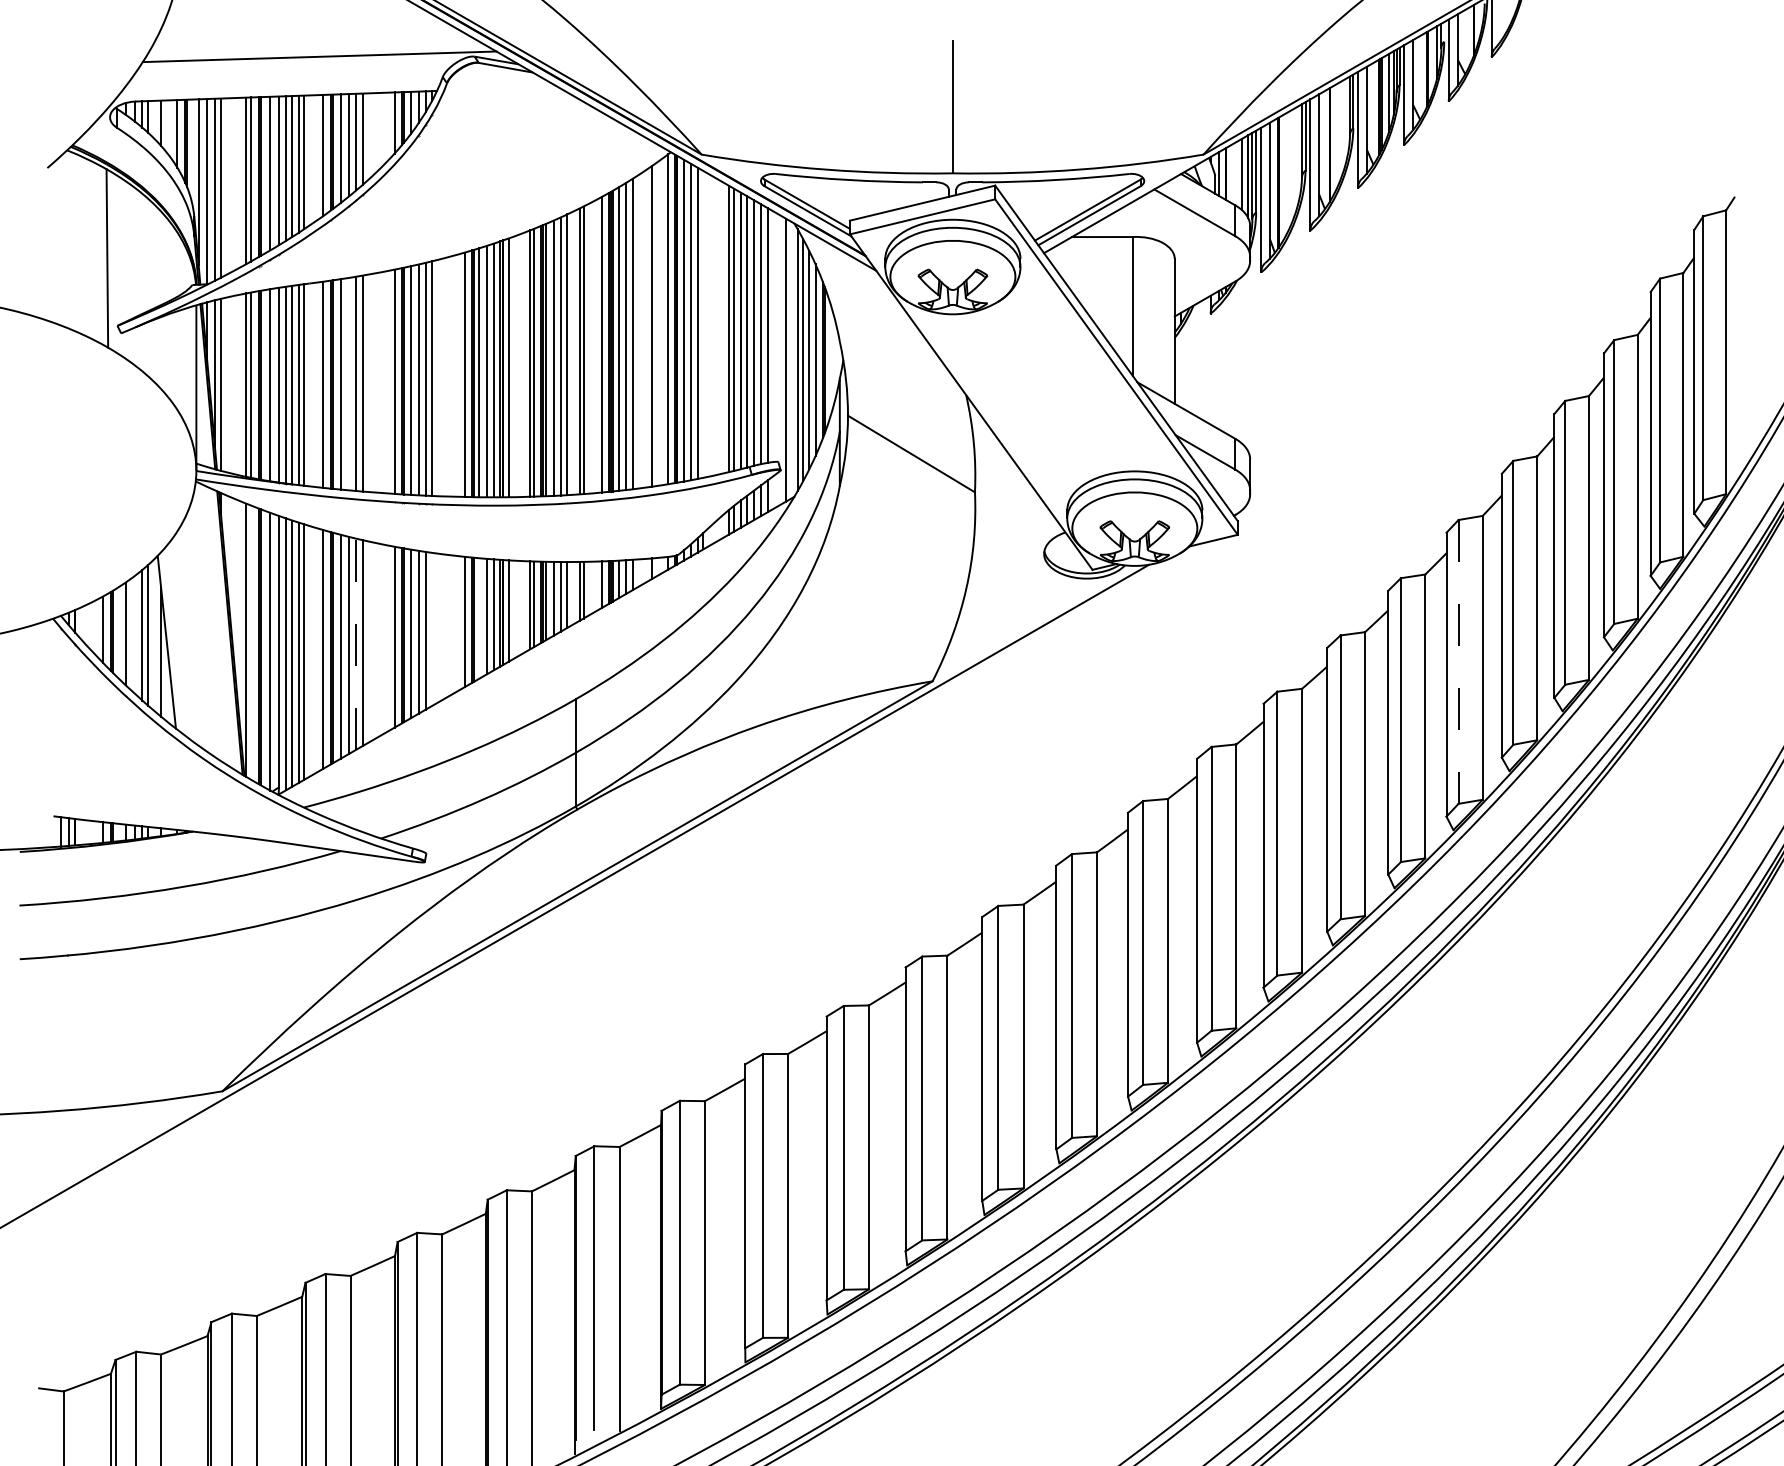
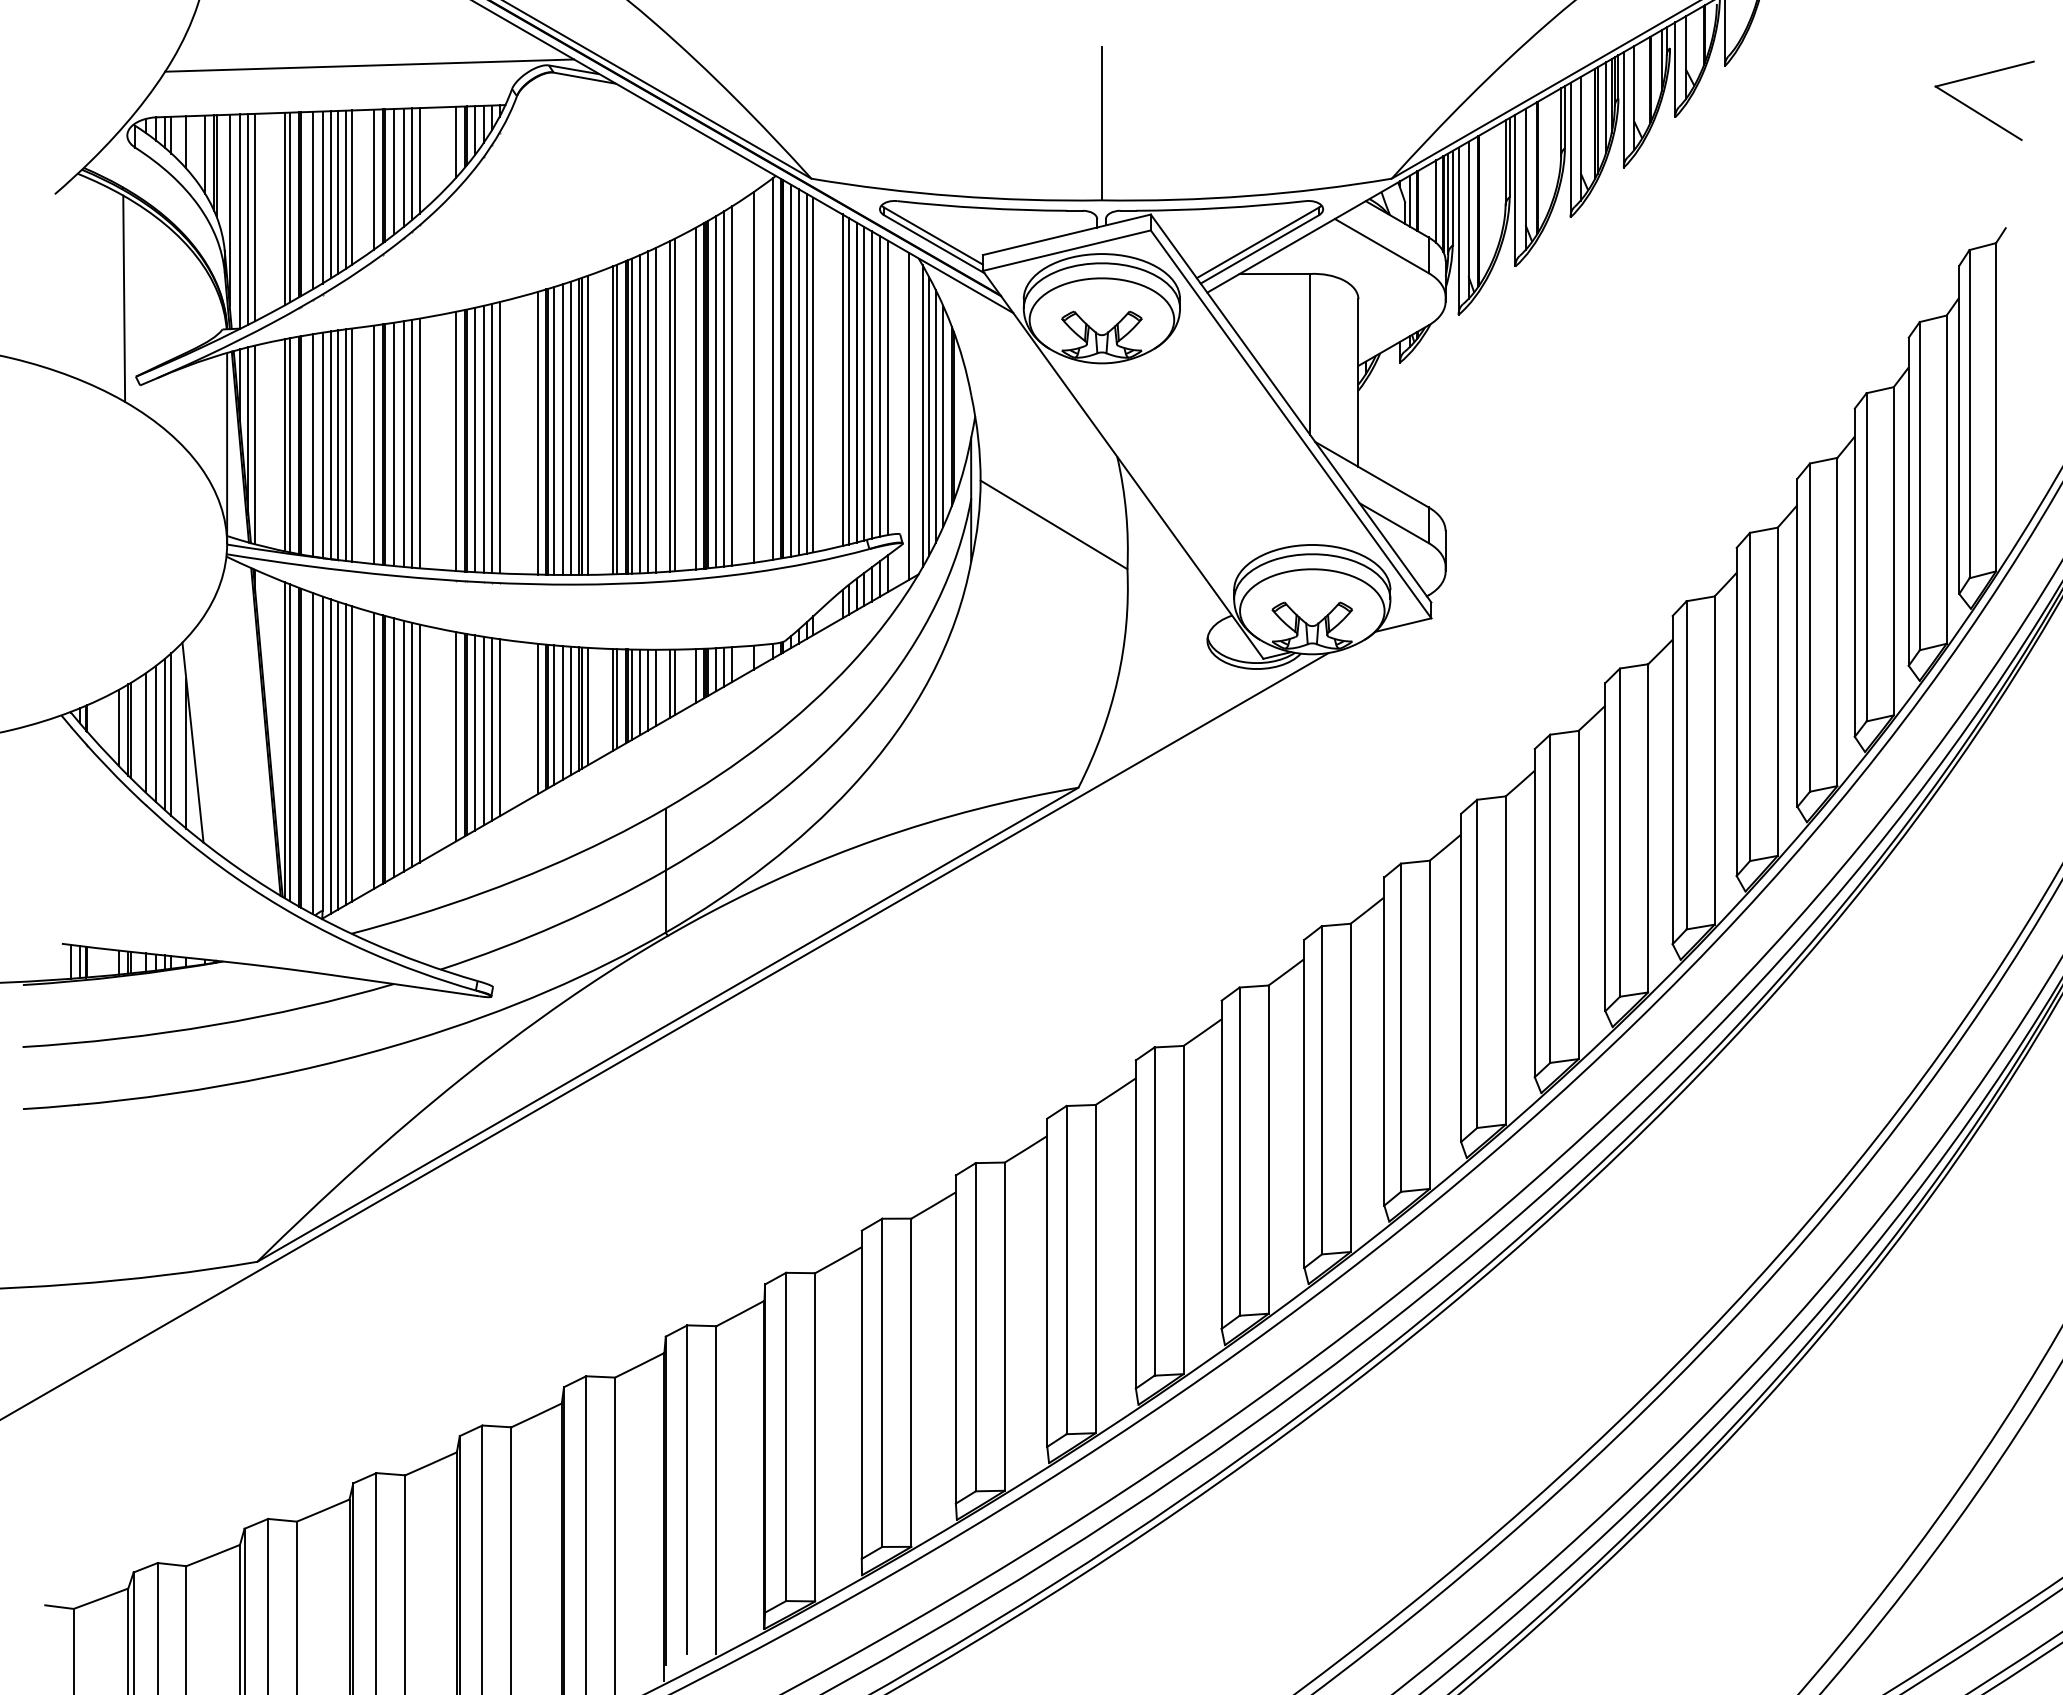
part: (1709, 95) -> (1976, 110), added
line: (703, 323) -> (813, 374), added
line: (348, 383) -> (403, 443), added
line: (479, 617) -> (554, 714), added
line: (431, 629) -> (499, 727), added
line: (135, 634) -> (156, 733), added
line: (251, 642) -> (290, 742), added
line: (356, 643) -> (412, 744), dashed -> solid
line: (1458, 662) -> (1686, 765), dashed -> solid

